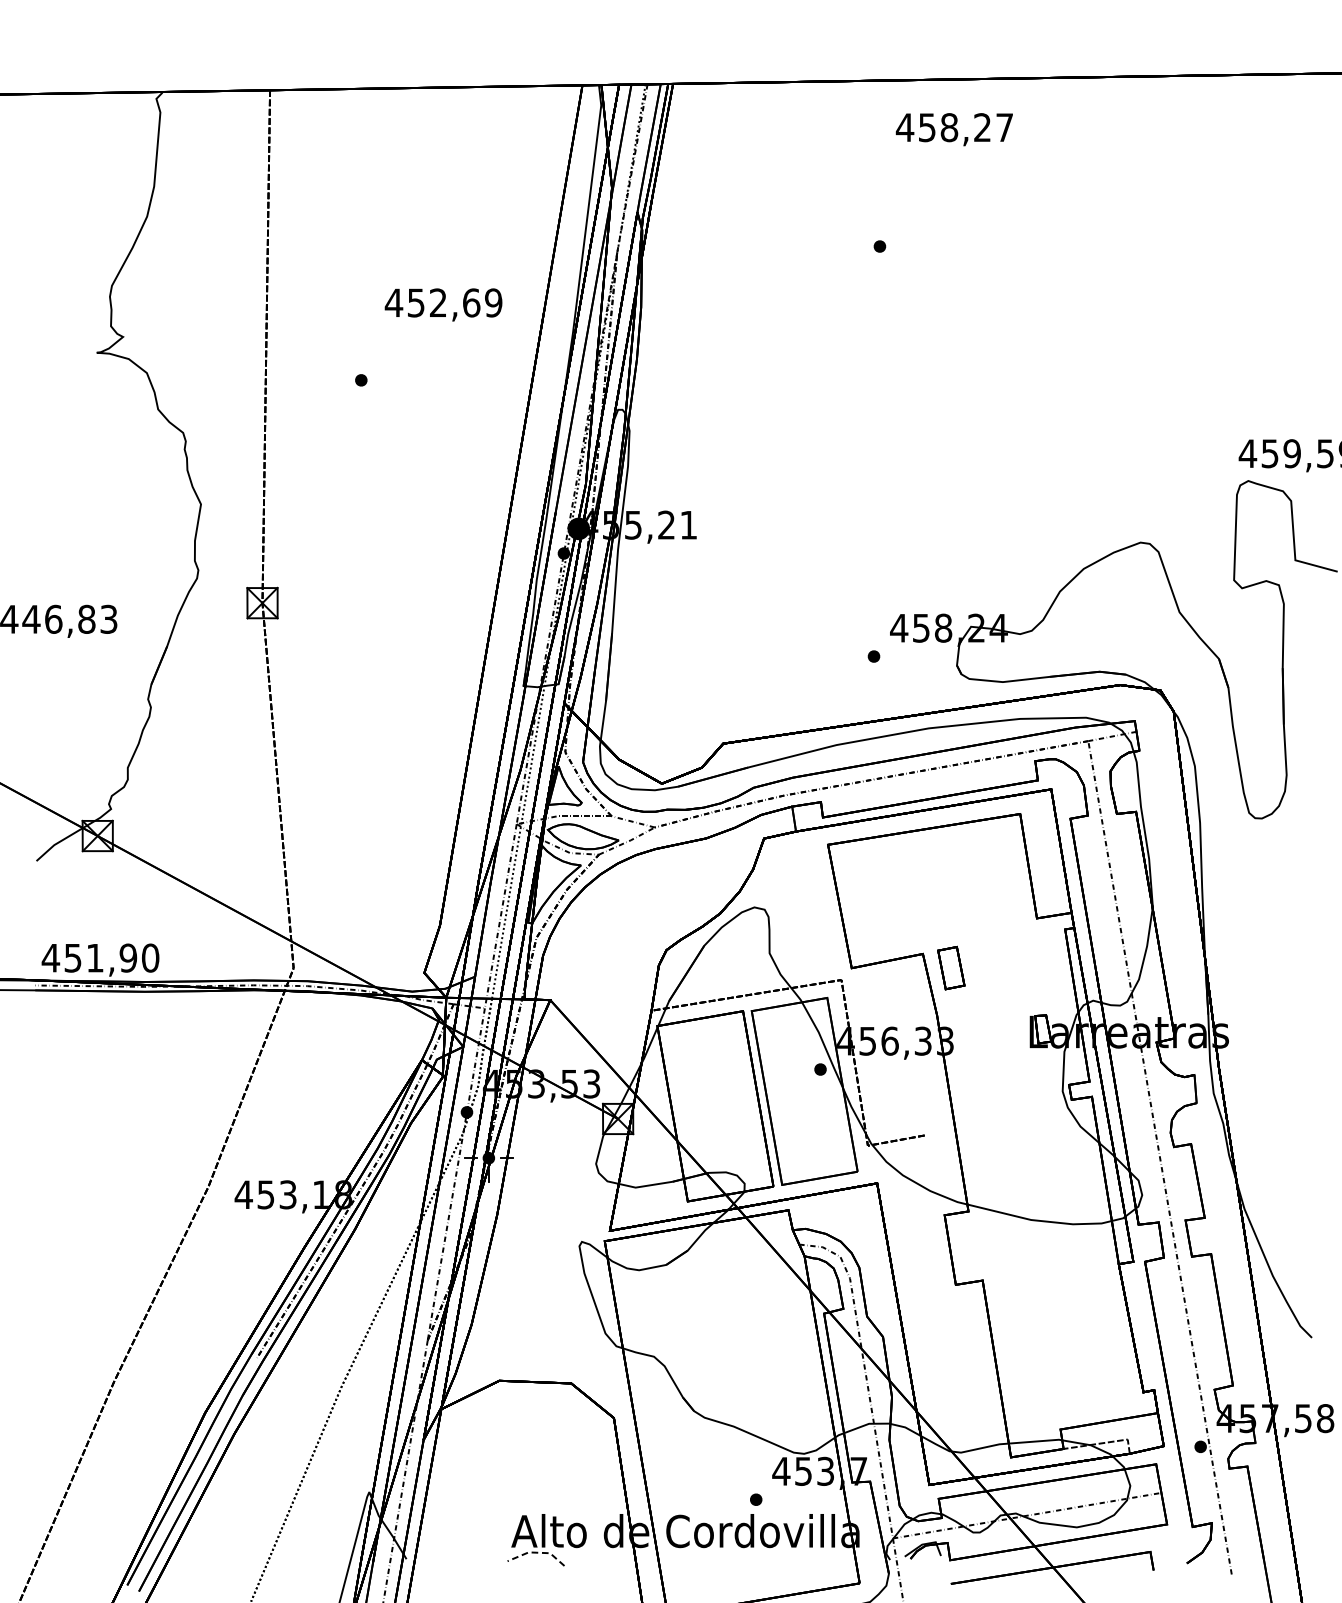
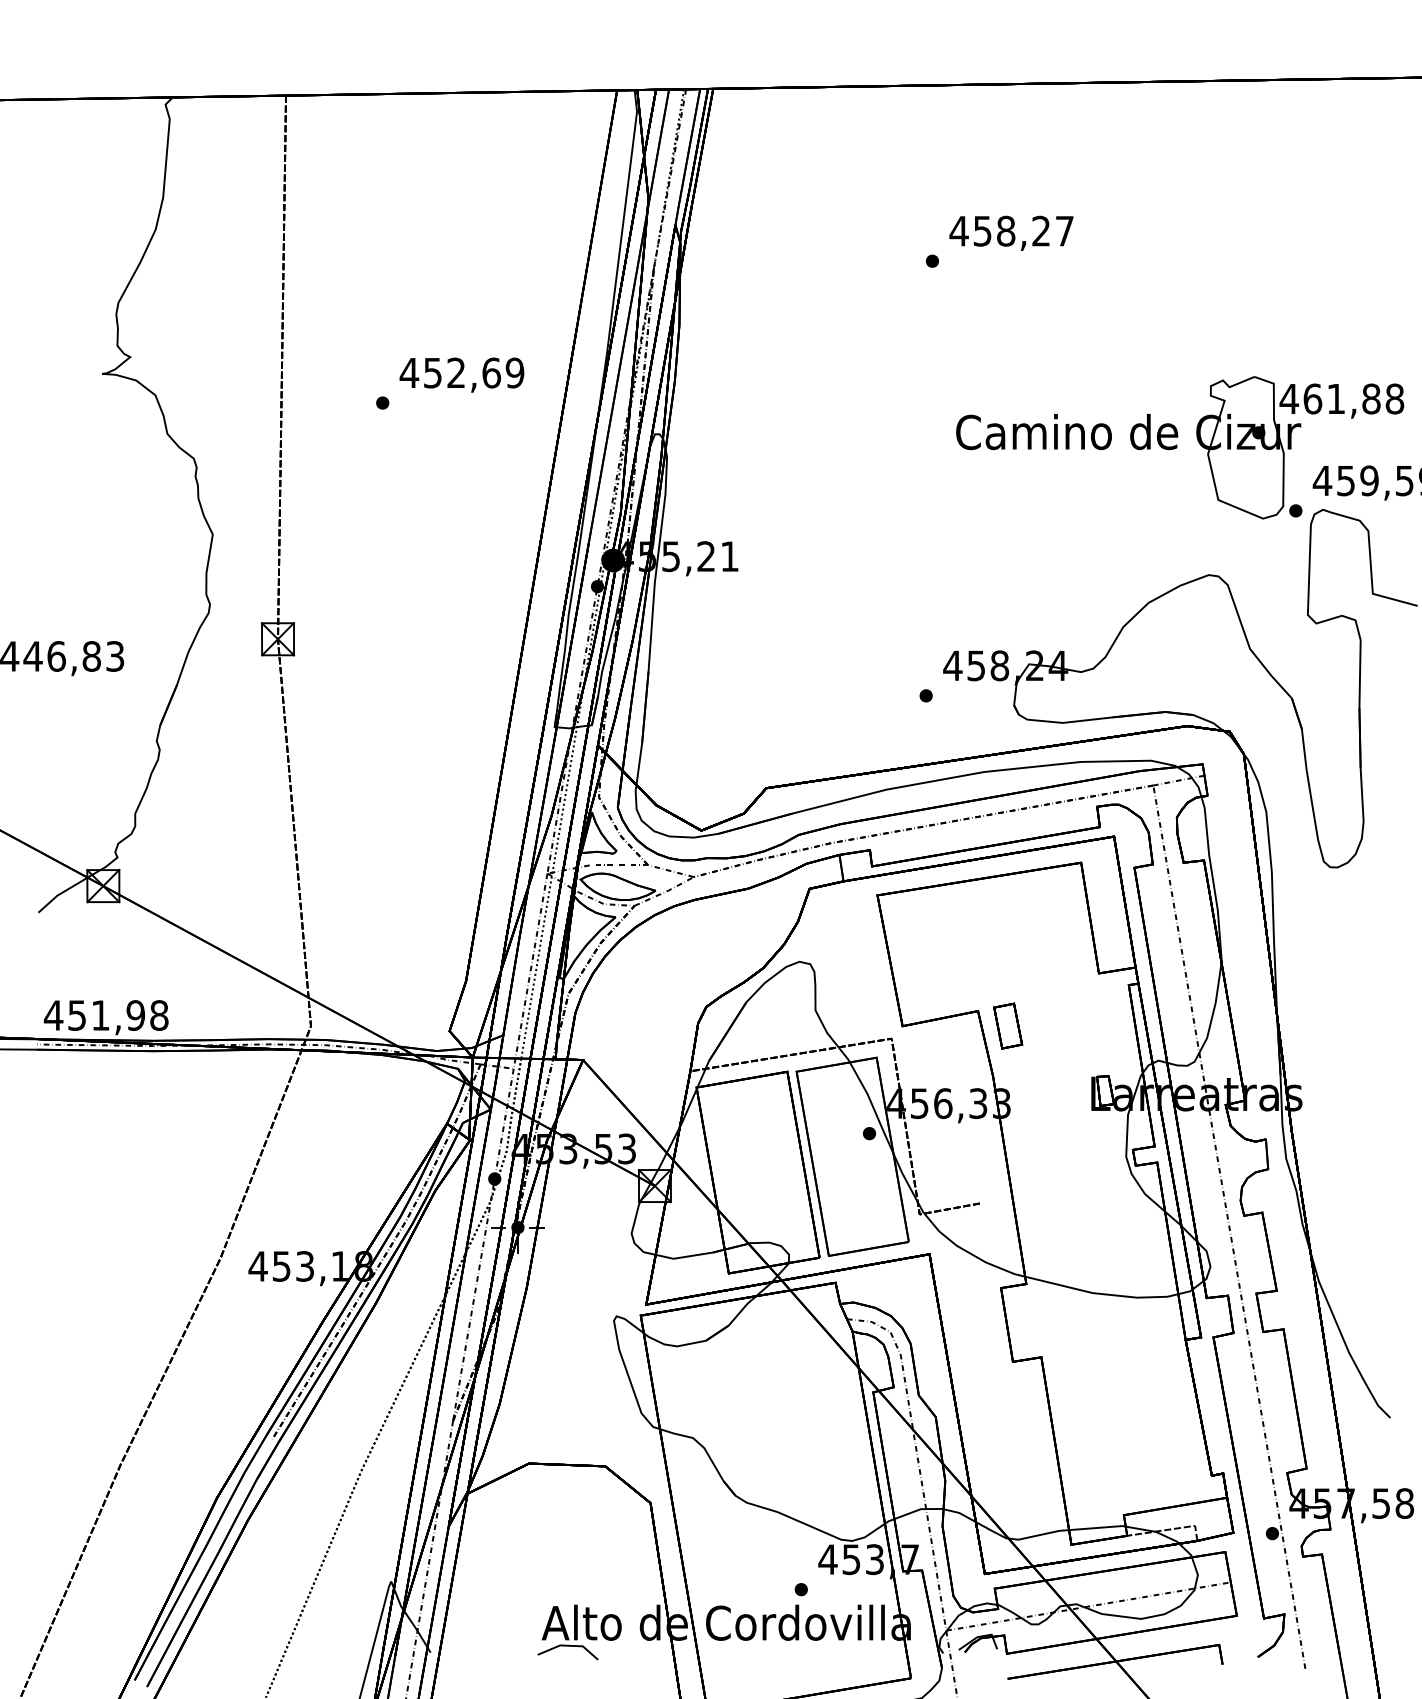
text: (954, 128) -> (1011, 232), moved
text: (443, 304) -> (461, 374), moved
part: (1113, 422) -> (1180, 447), added
text: (150, 958) -> (159, 1015), 451,90 -> 451,98
line: (537, 1552) -> (569, 1645), dashed -> solid

